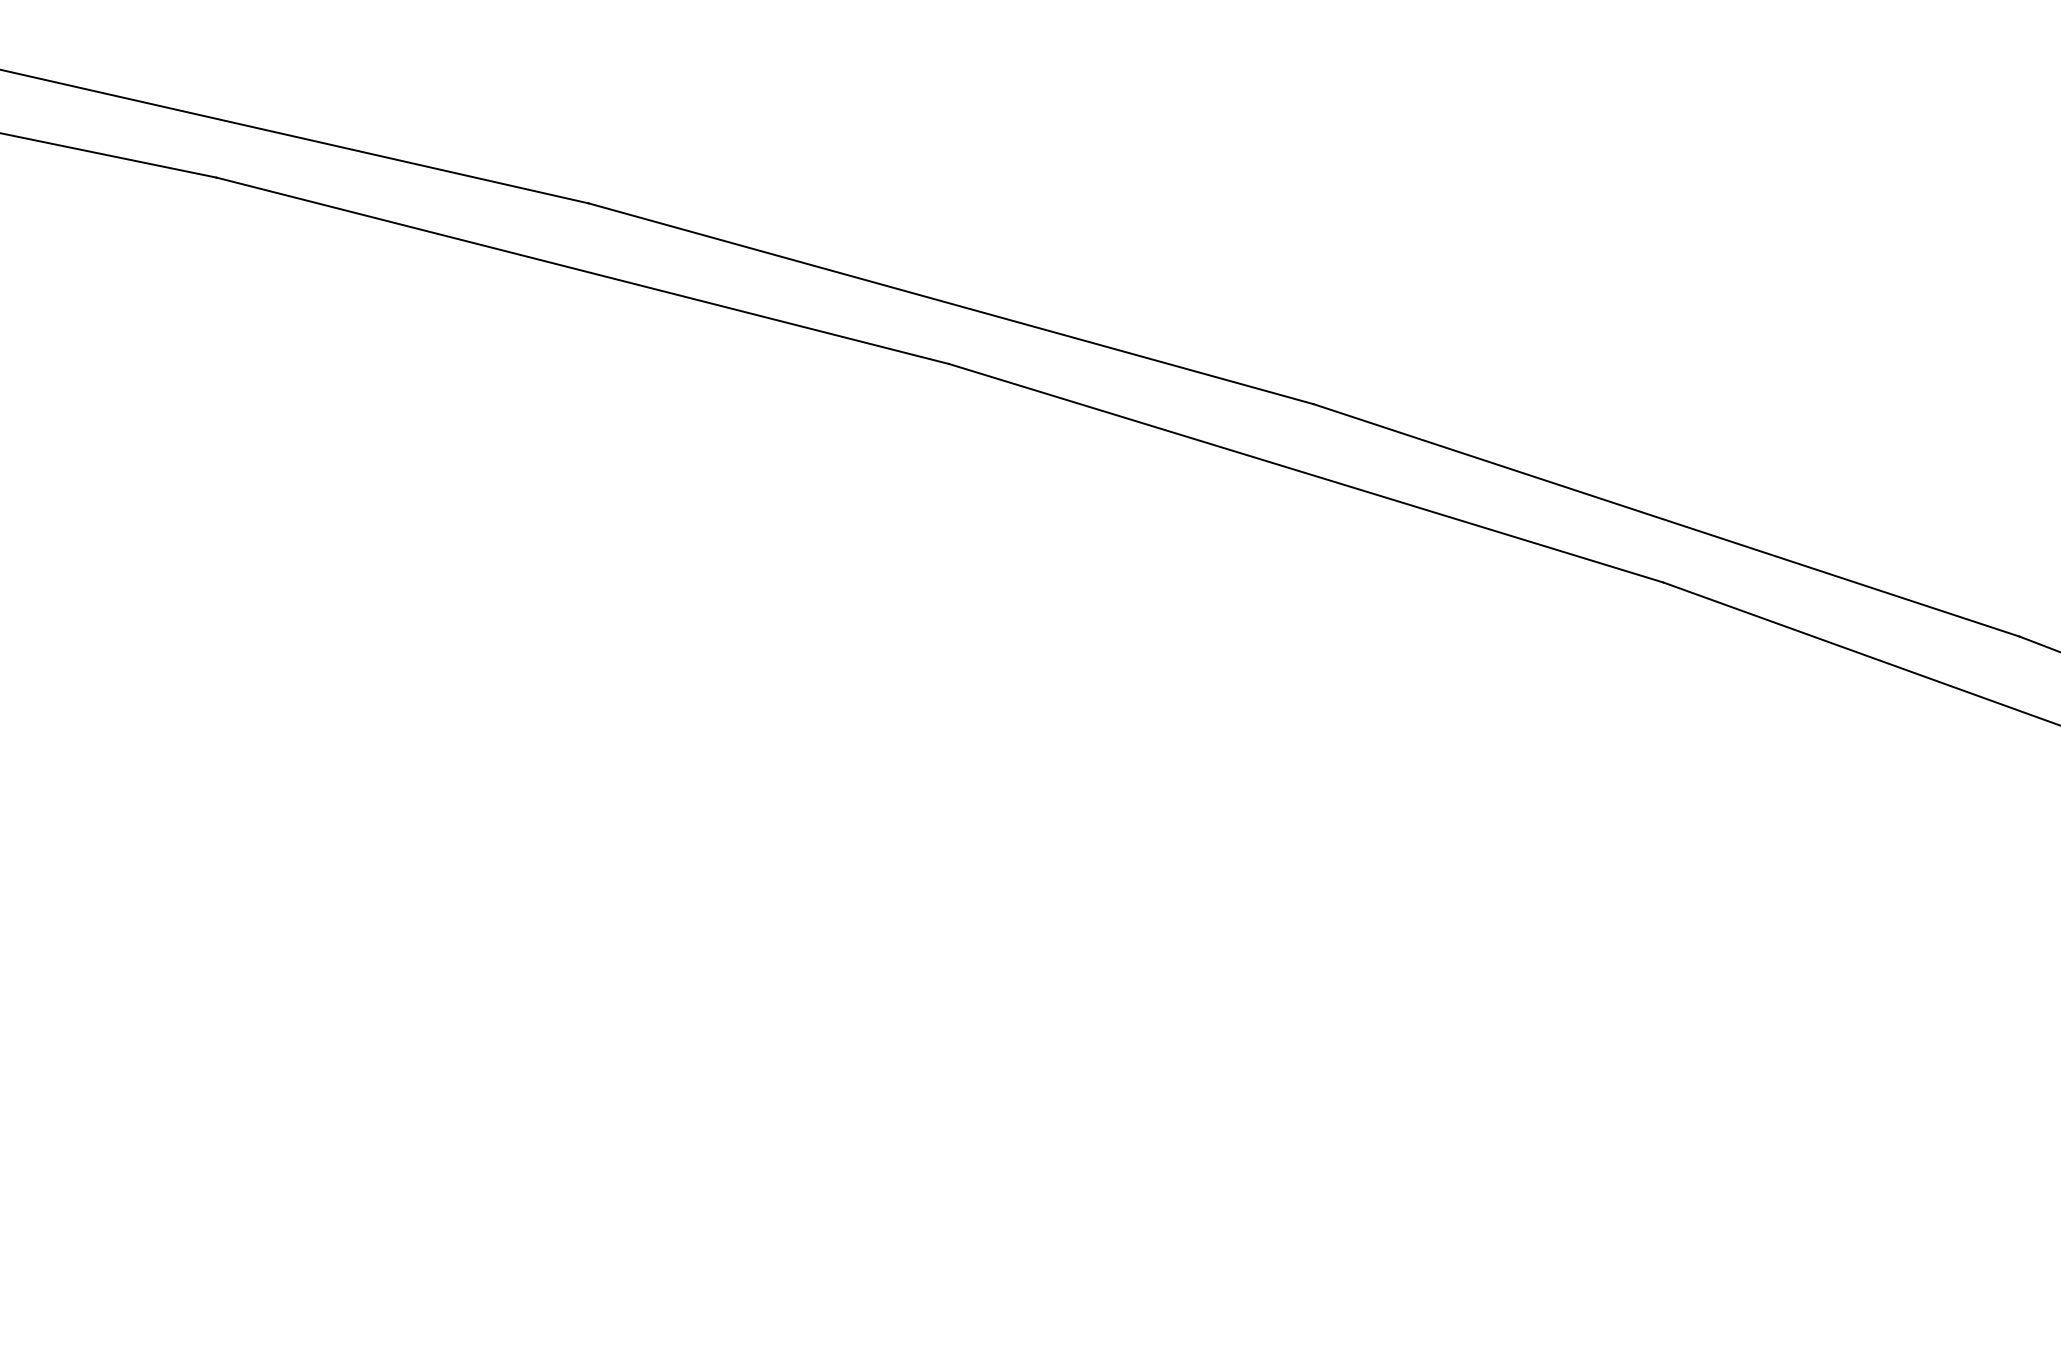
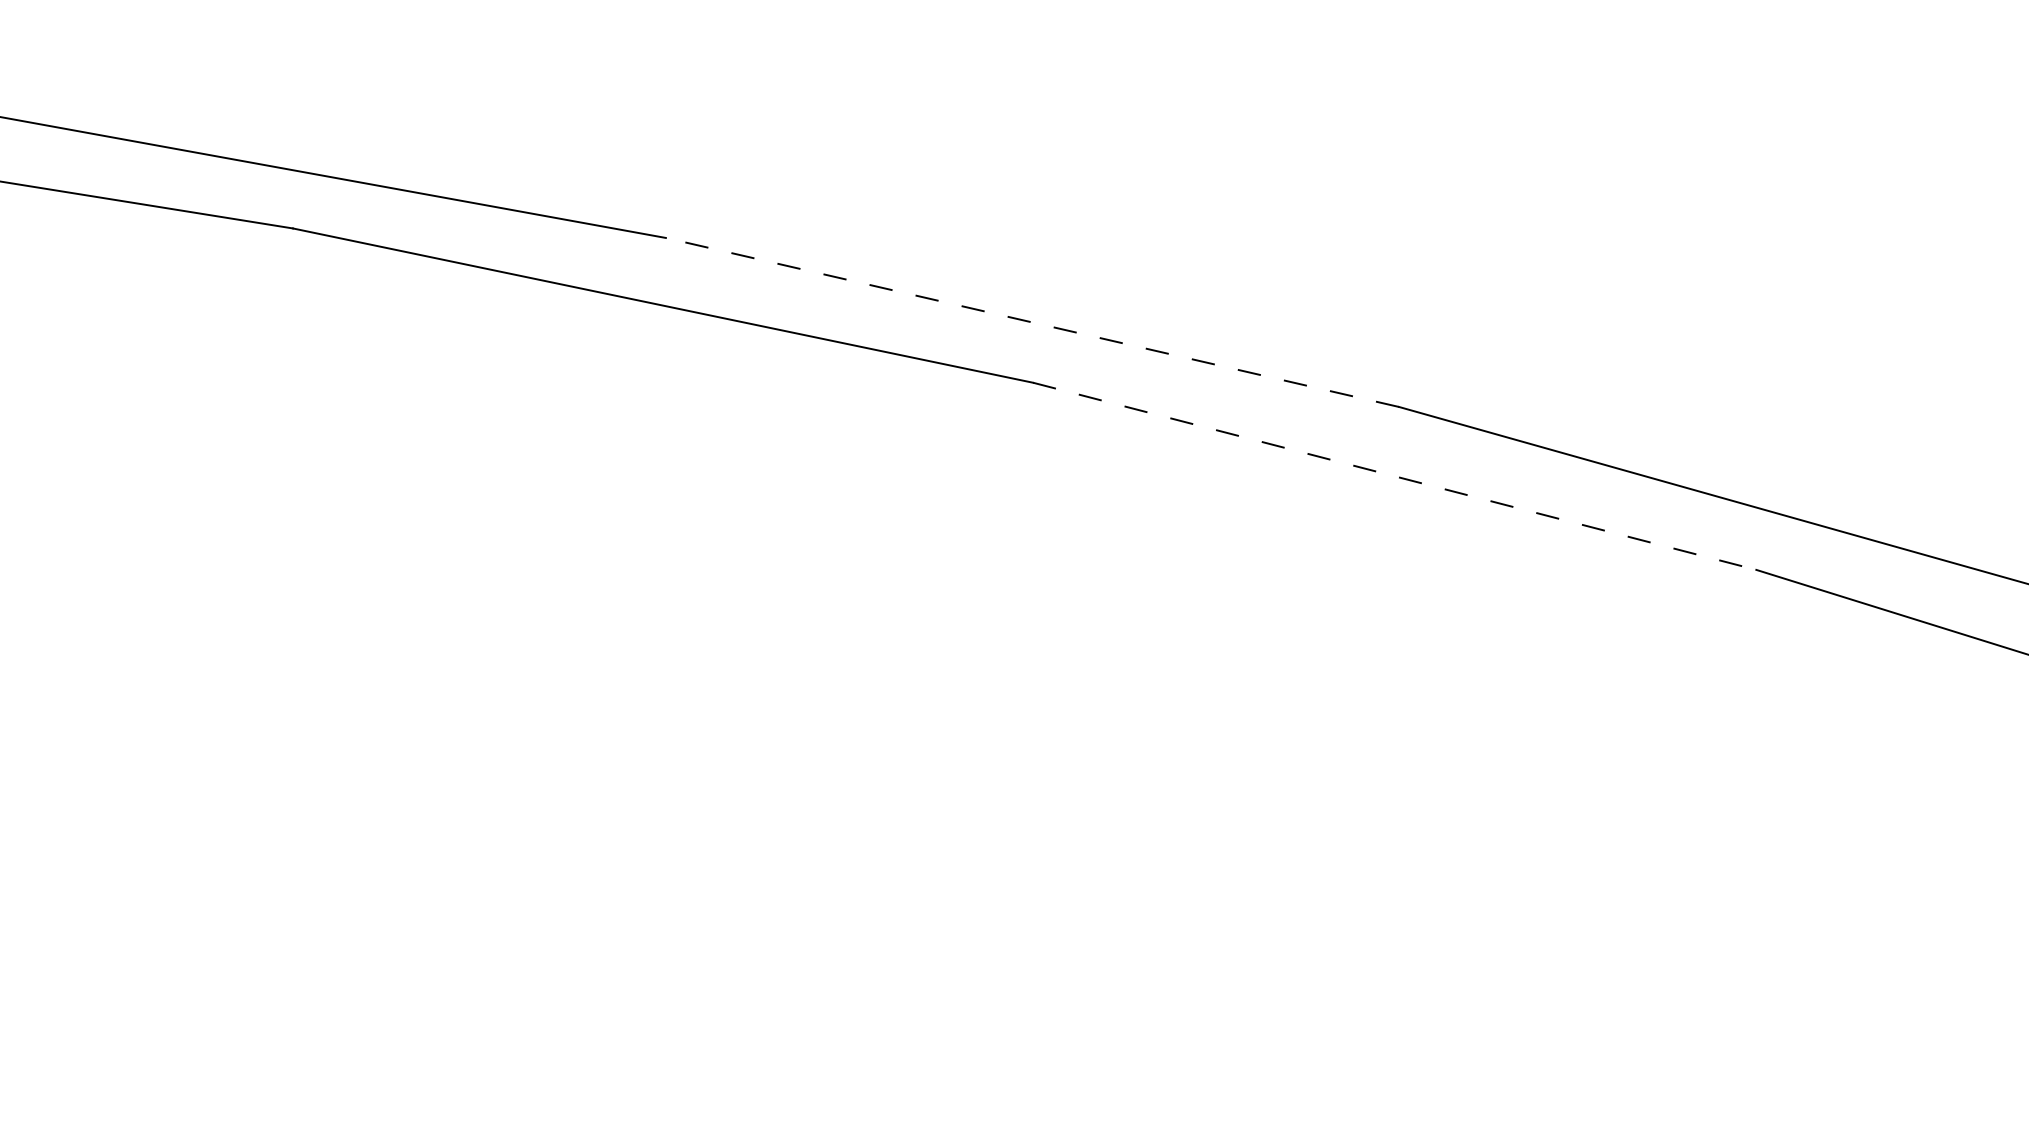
line: (950, 303) -> (1031, 322), solid -> dashed
line: (1306, 473) -> (1394, 476), solid -> dashed

